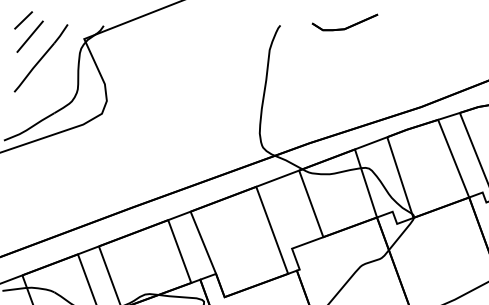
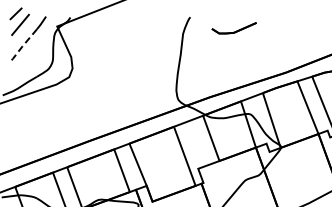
part: (343, 22) -> (233, 28), moved
line: (33, 68) -> (22, 46), solid -> dashed

